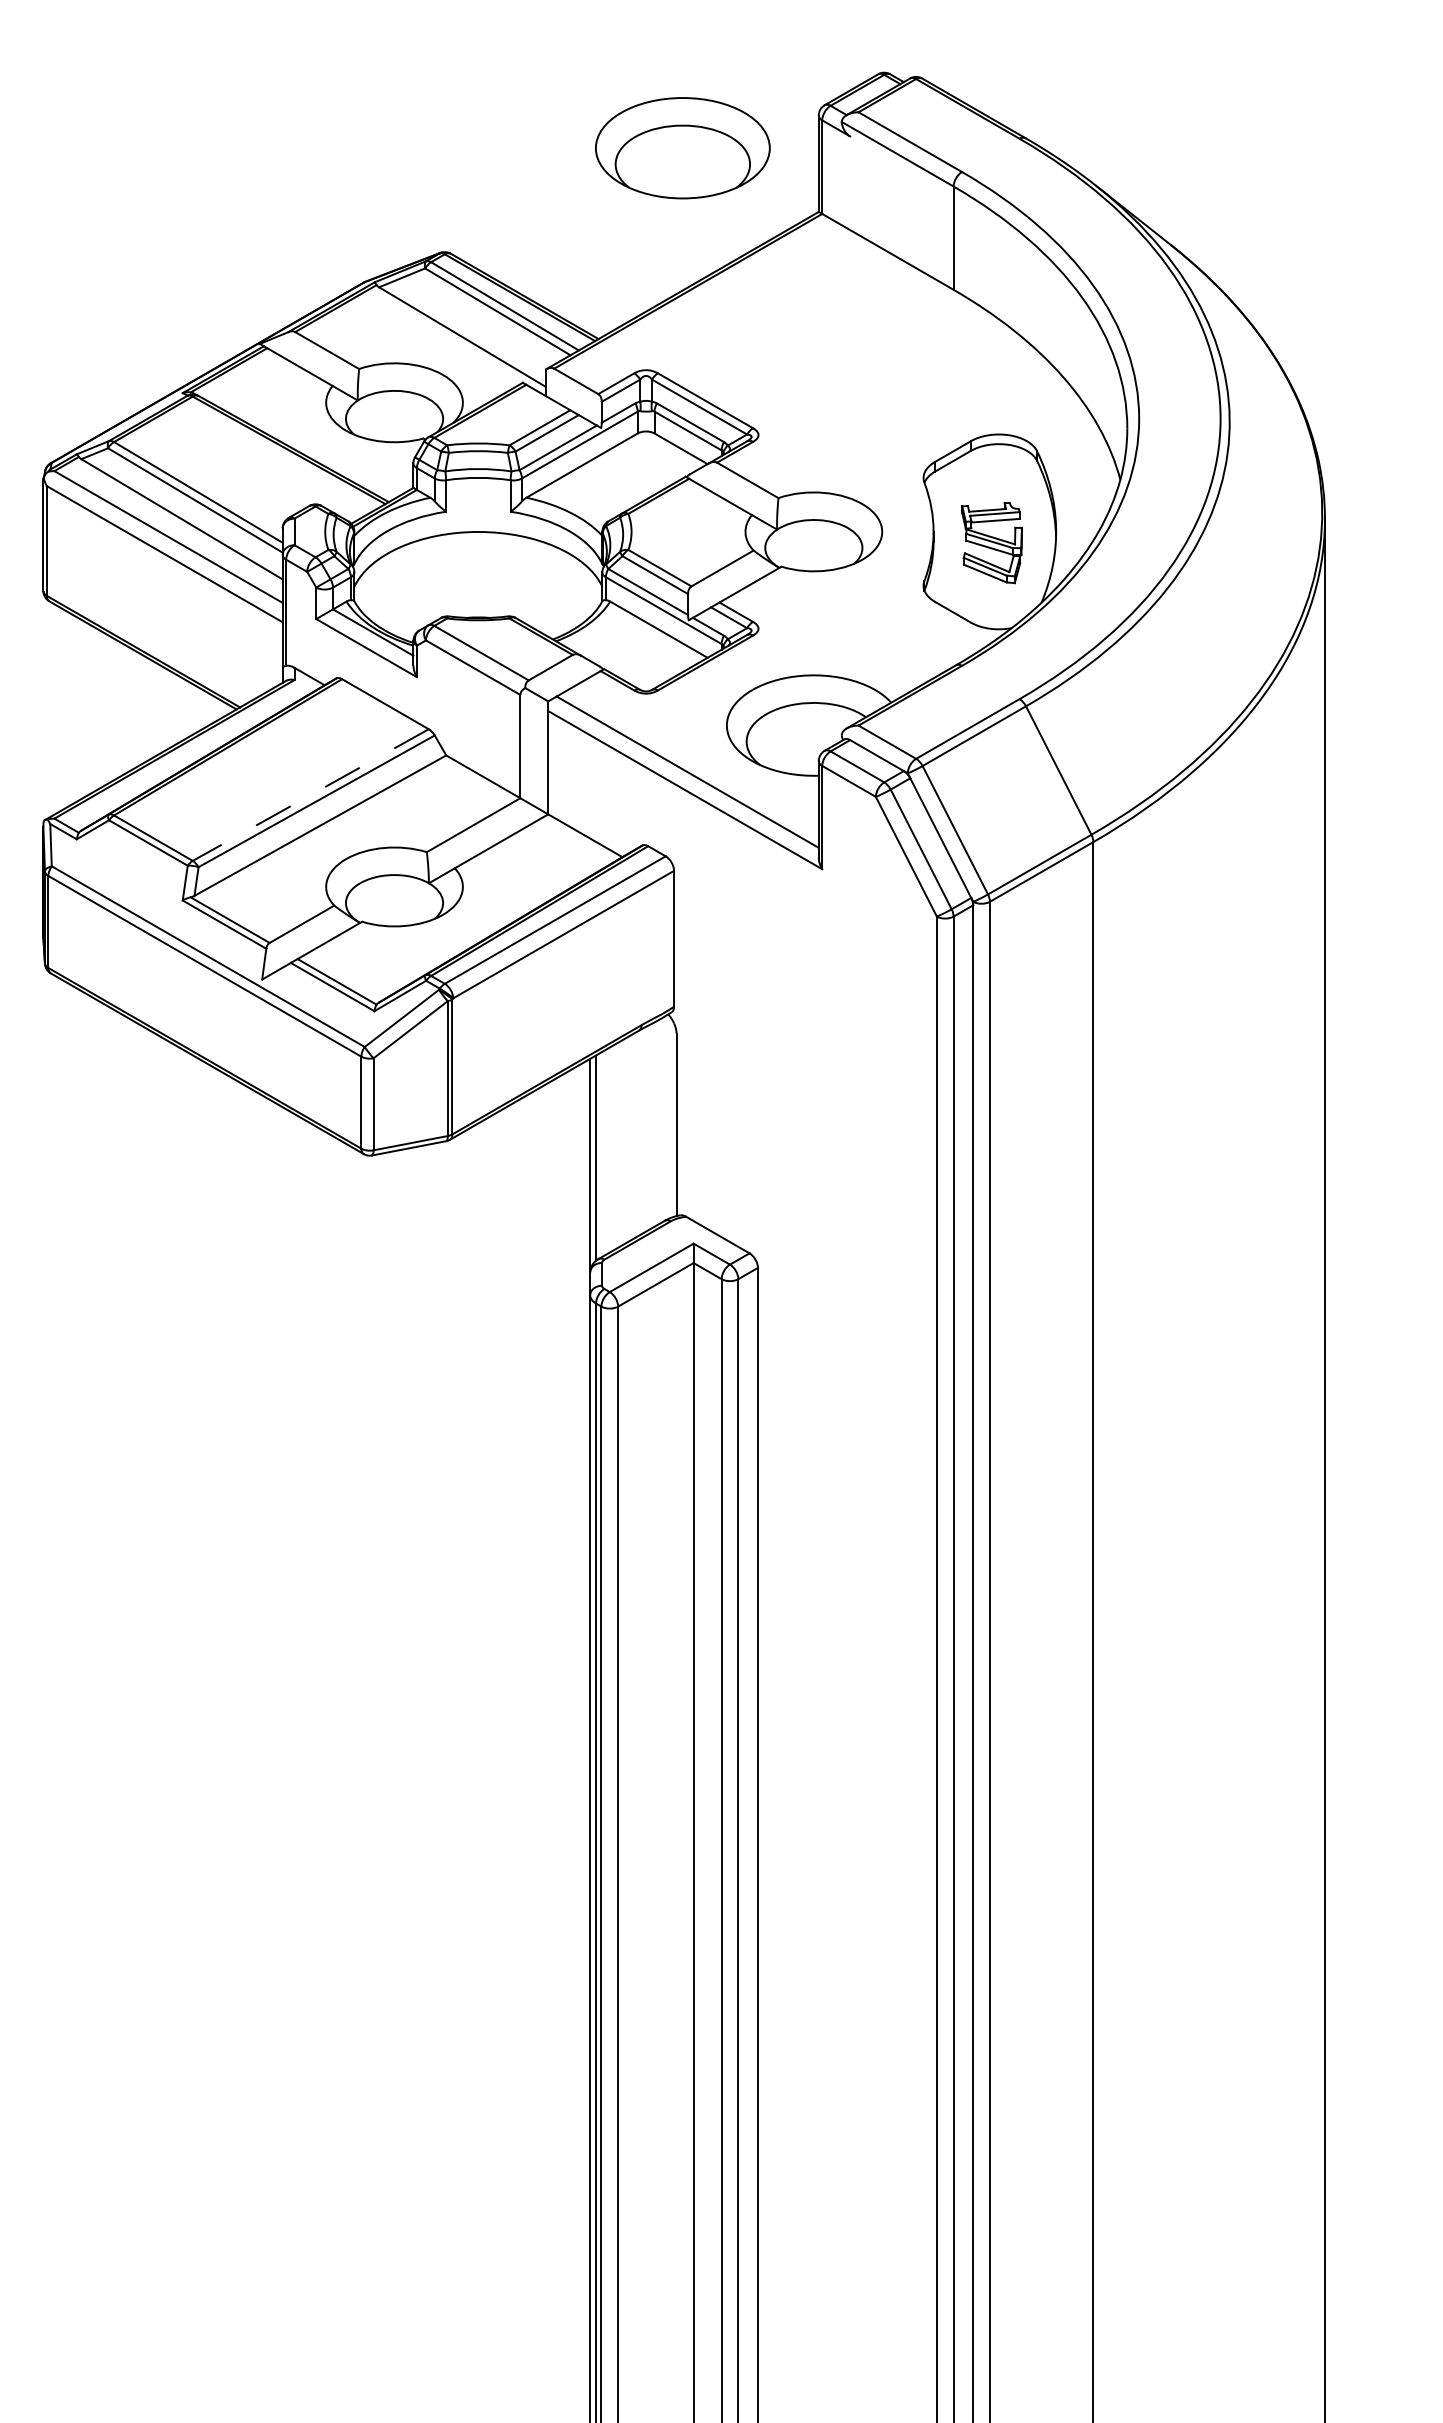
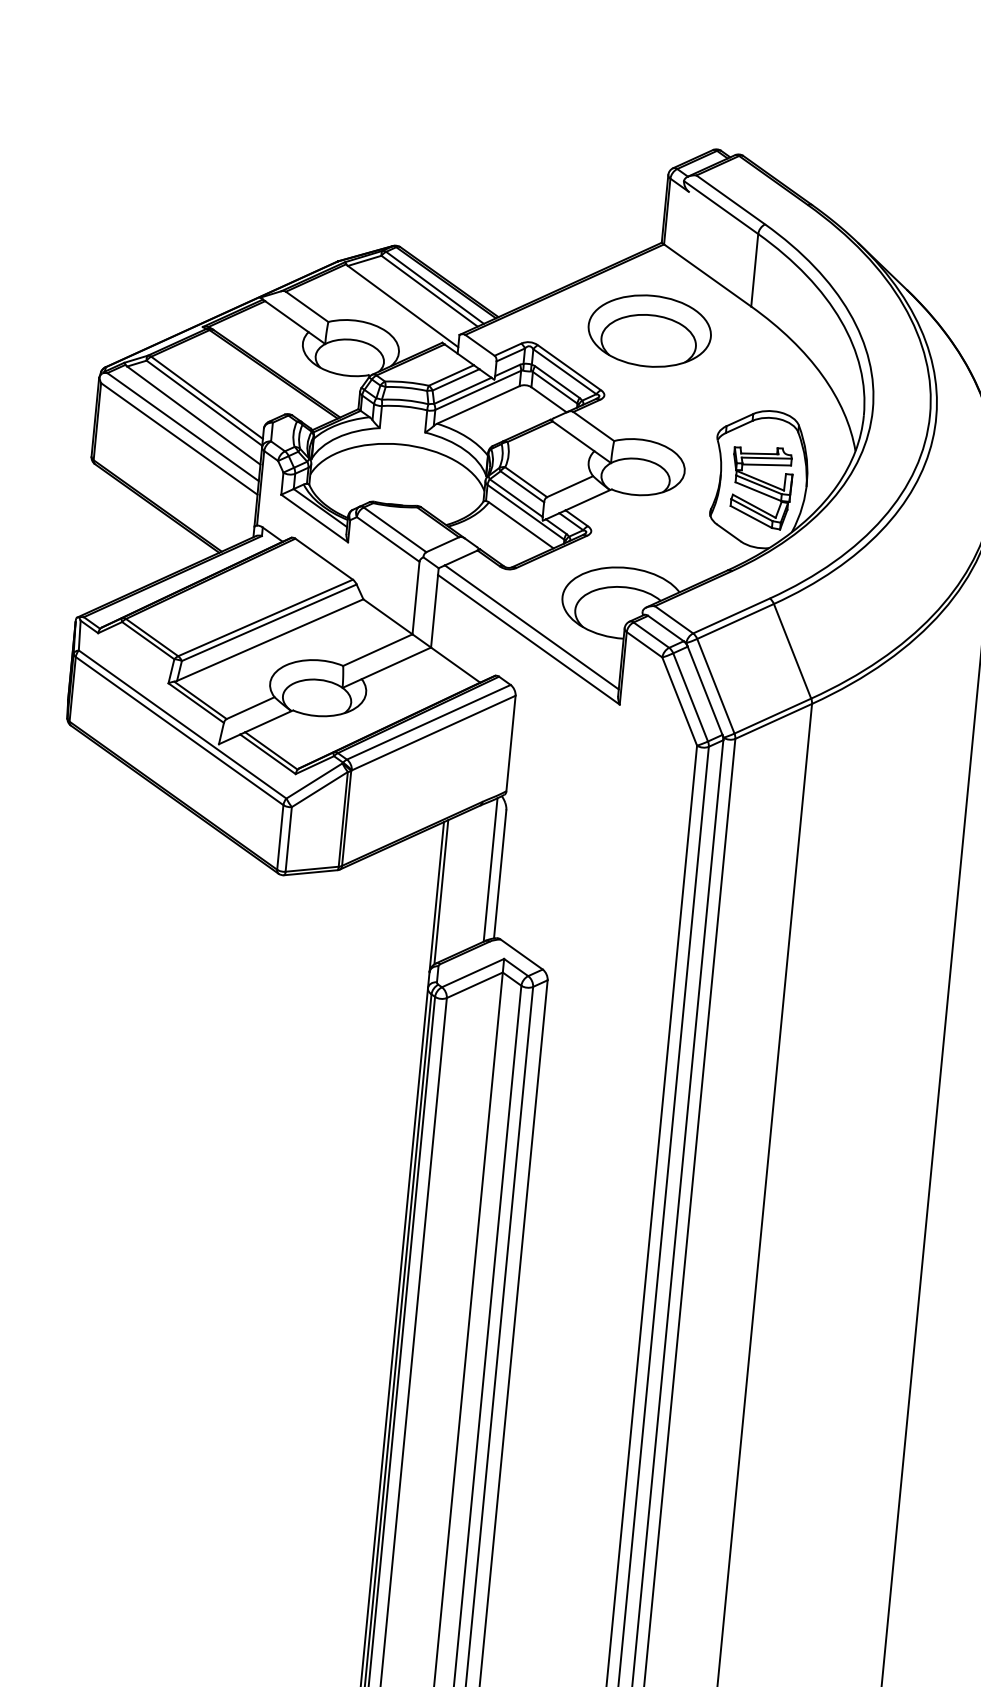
part: (682, 148) -> (649, 331), moved
part: (991, 542) -> (760, 486), size x1.43
line: (310, 795) -> (265, 618), dashed -> solid
line: (662, 1119) -> (490, 869), added

